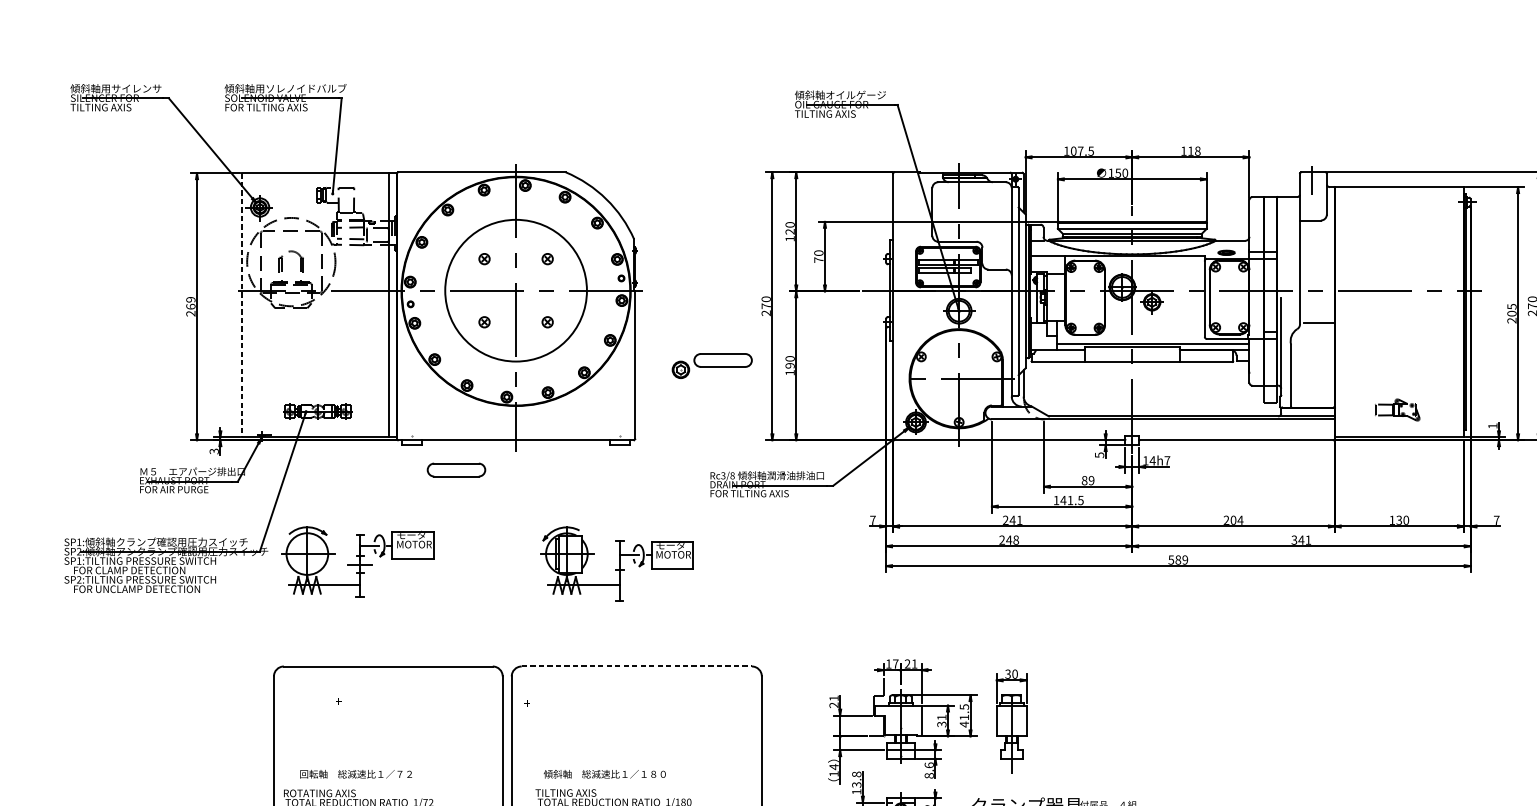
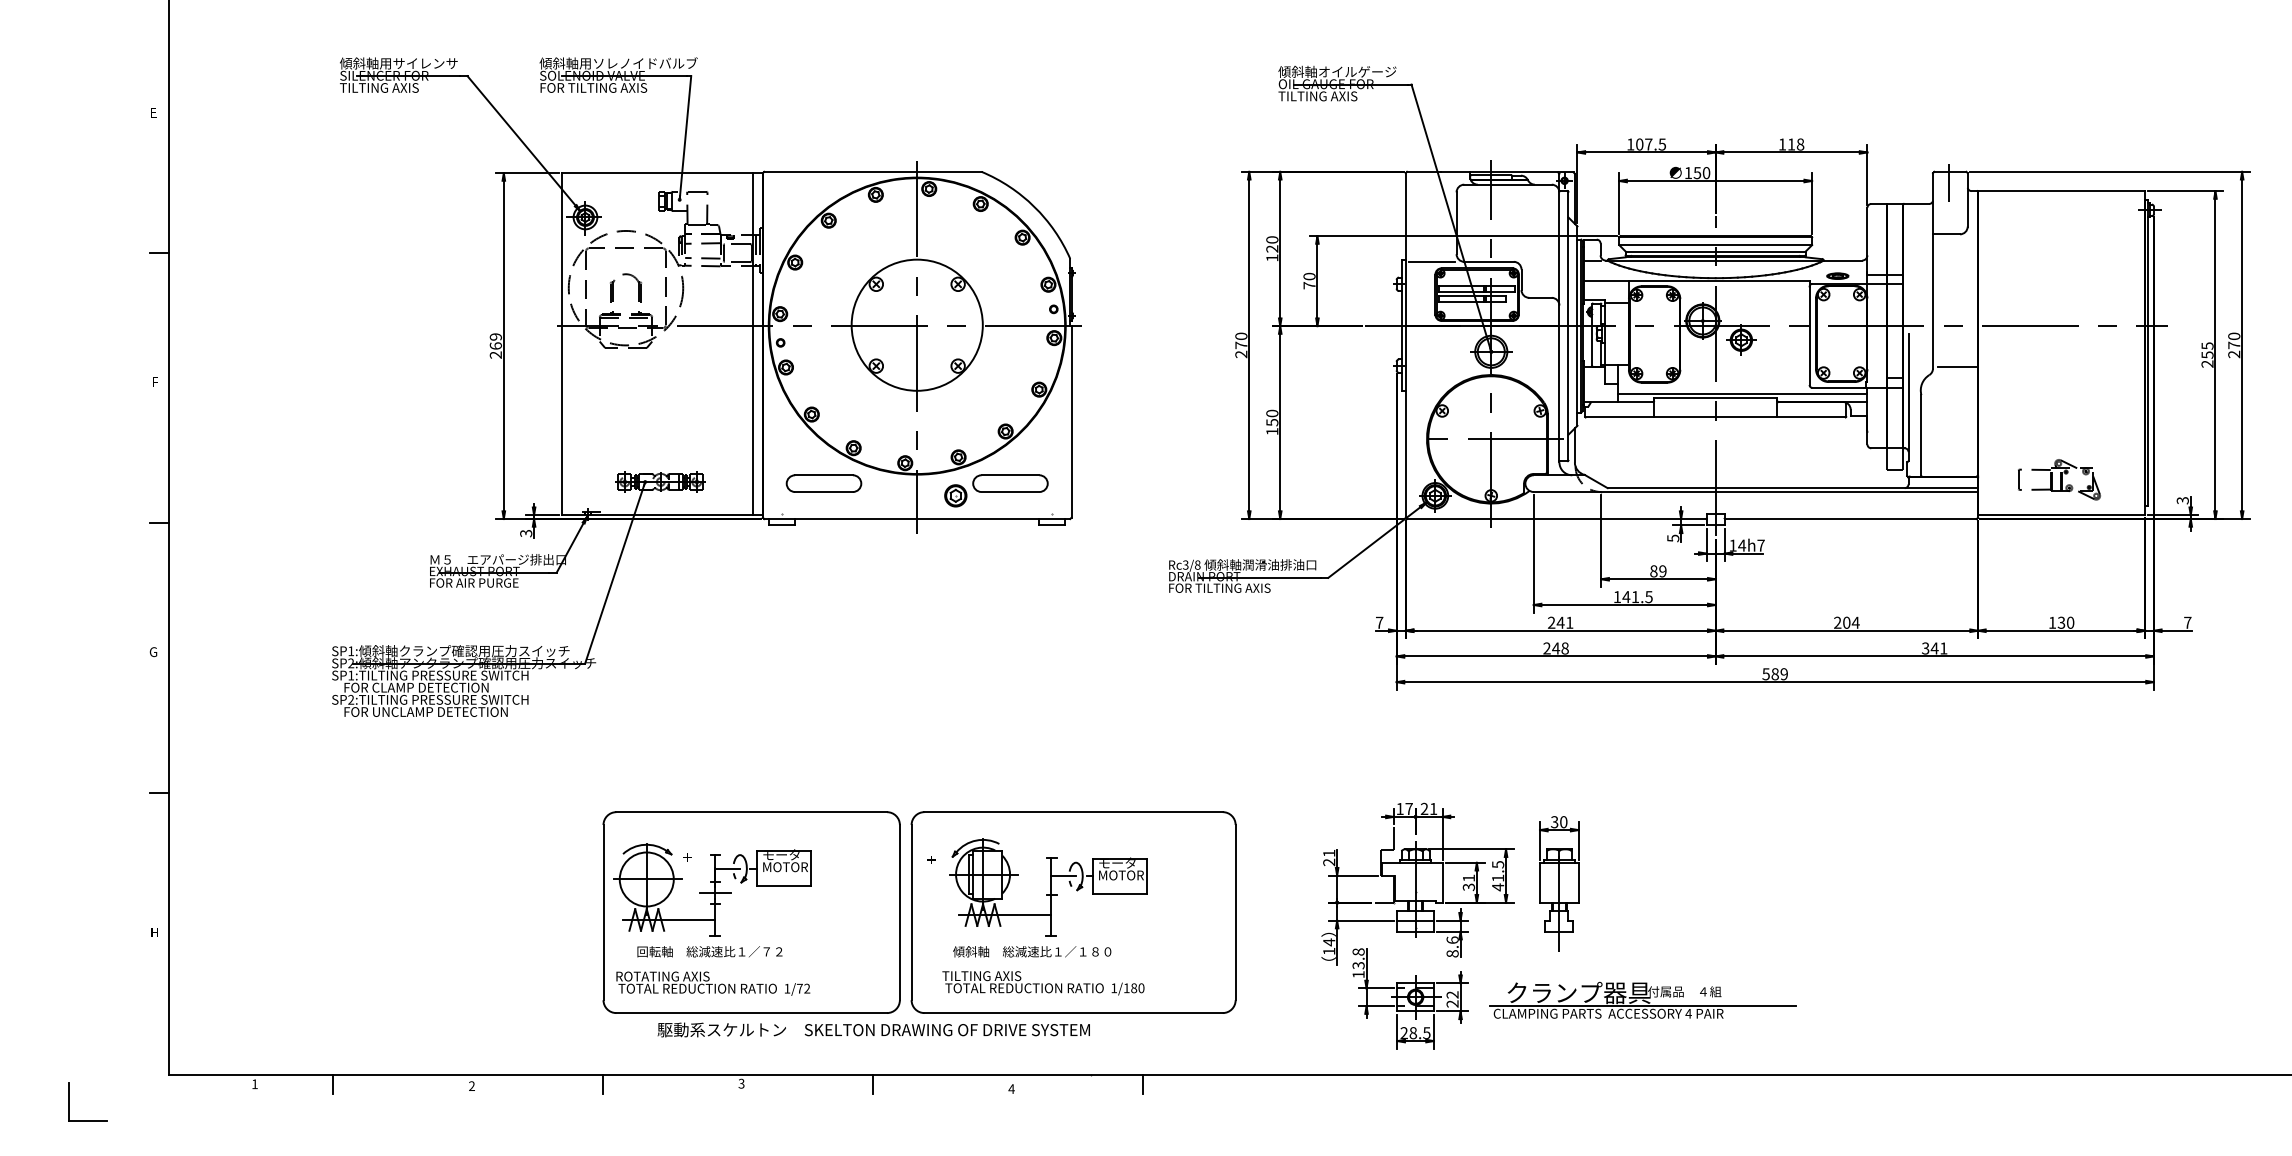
line: (913, 241) -> (1432, 261), added
circle: (515, 290) -> (916, 324), size x0.71
line: (242, 305) -> (562, 344), dashed -> solid
text: (1511, 313) -> (2207, 354), 205 -> 255
part: (712, 365) -> (996, 490), moved
text: (790, 365) -> (1272, 422), 190 -> 150
part: (1397, 409) -> (2059, 479), size x1.43
text: (1492, 425) -> (2182, 500), 1 -> 3
part: (456, 469) -> (823, 483), moved
part: (358, 561) -> (712, 889), moved
part: (617, 564) -> (1048, 887), moved
line: (637, 666) -> (1074, 812), dashed -> solid

